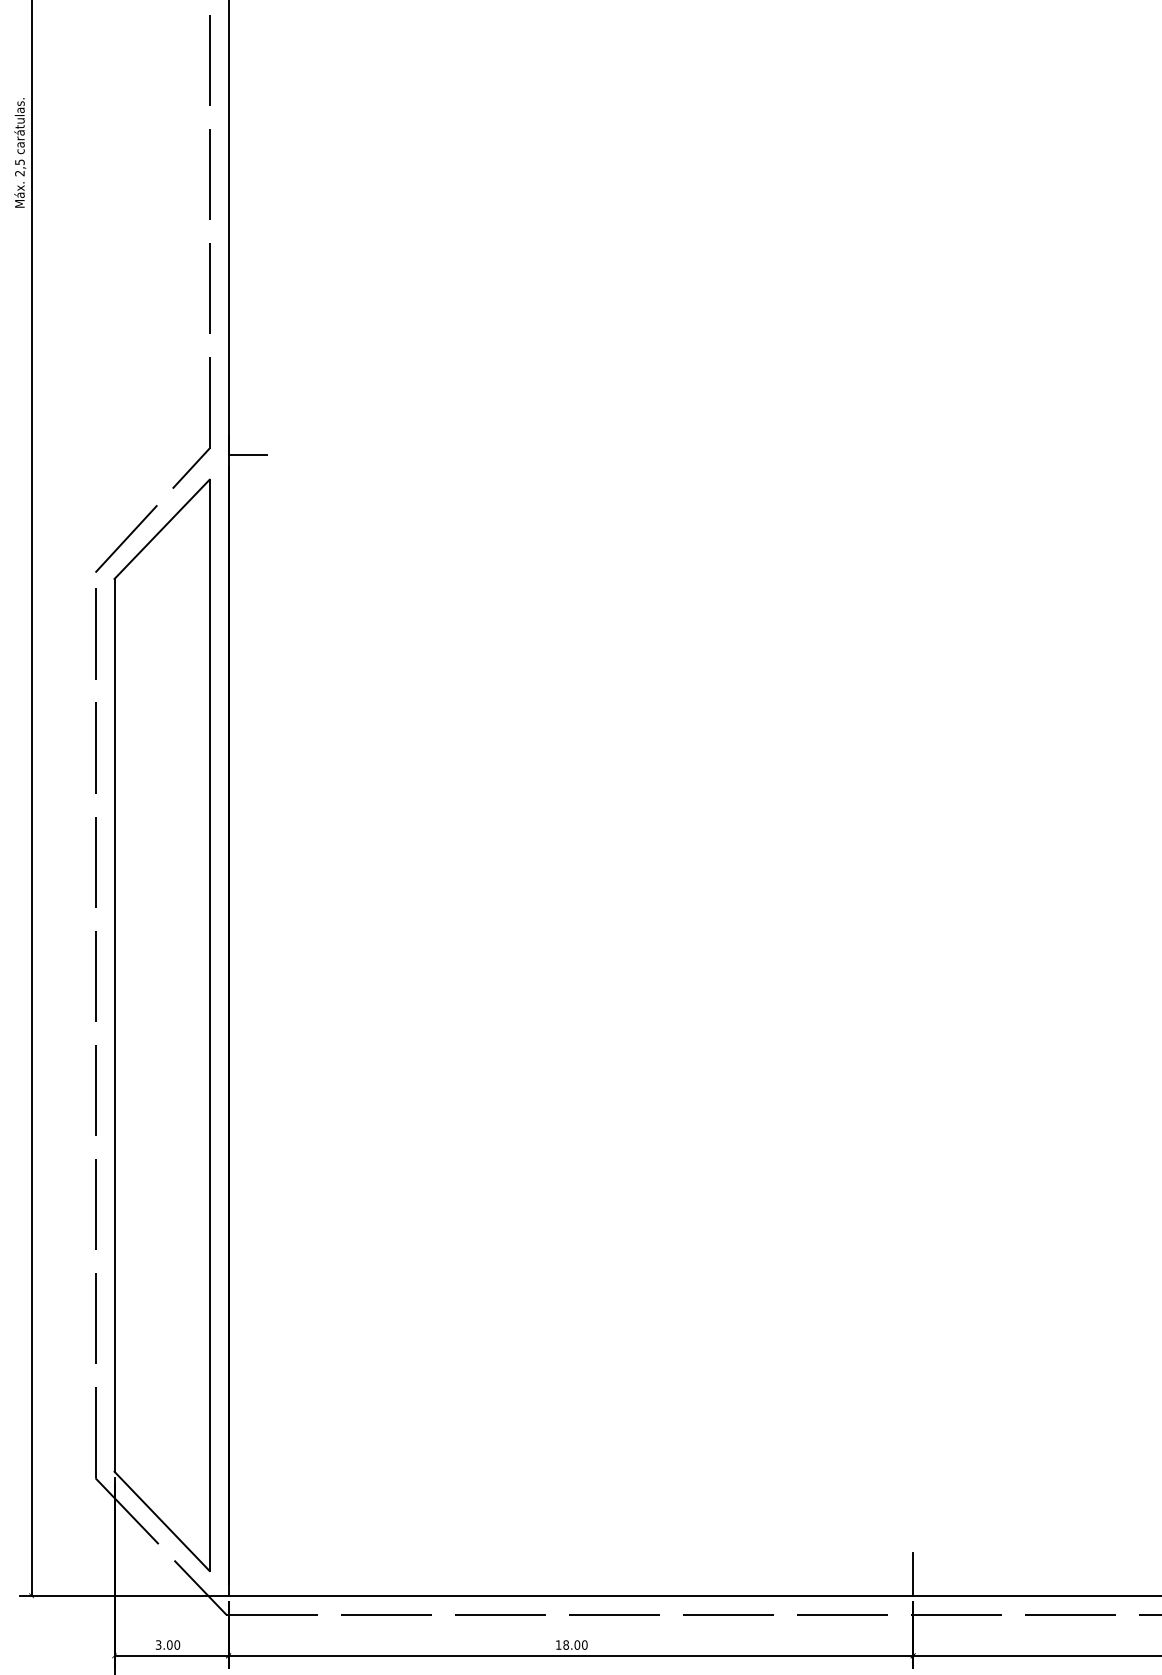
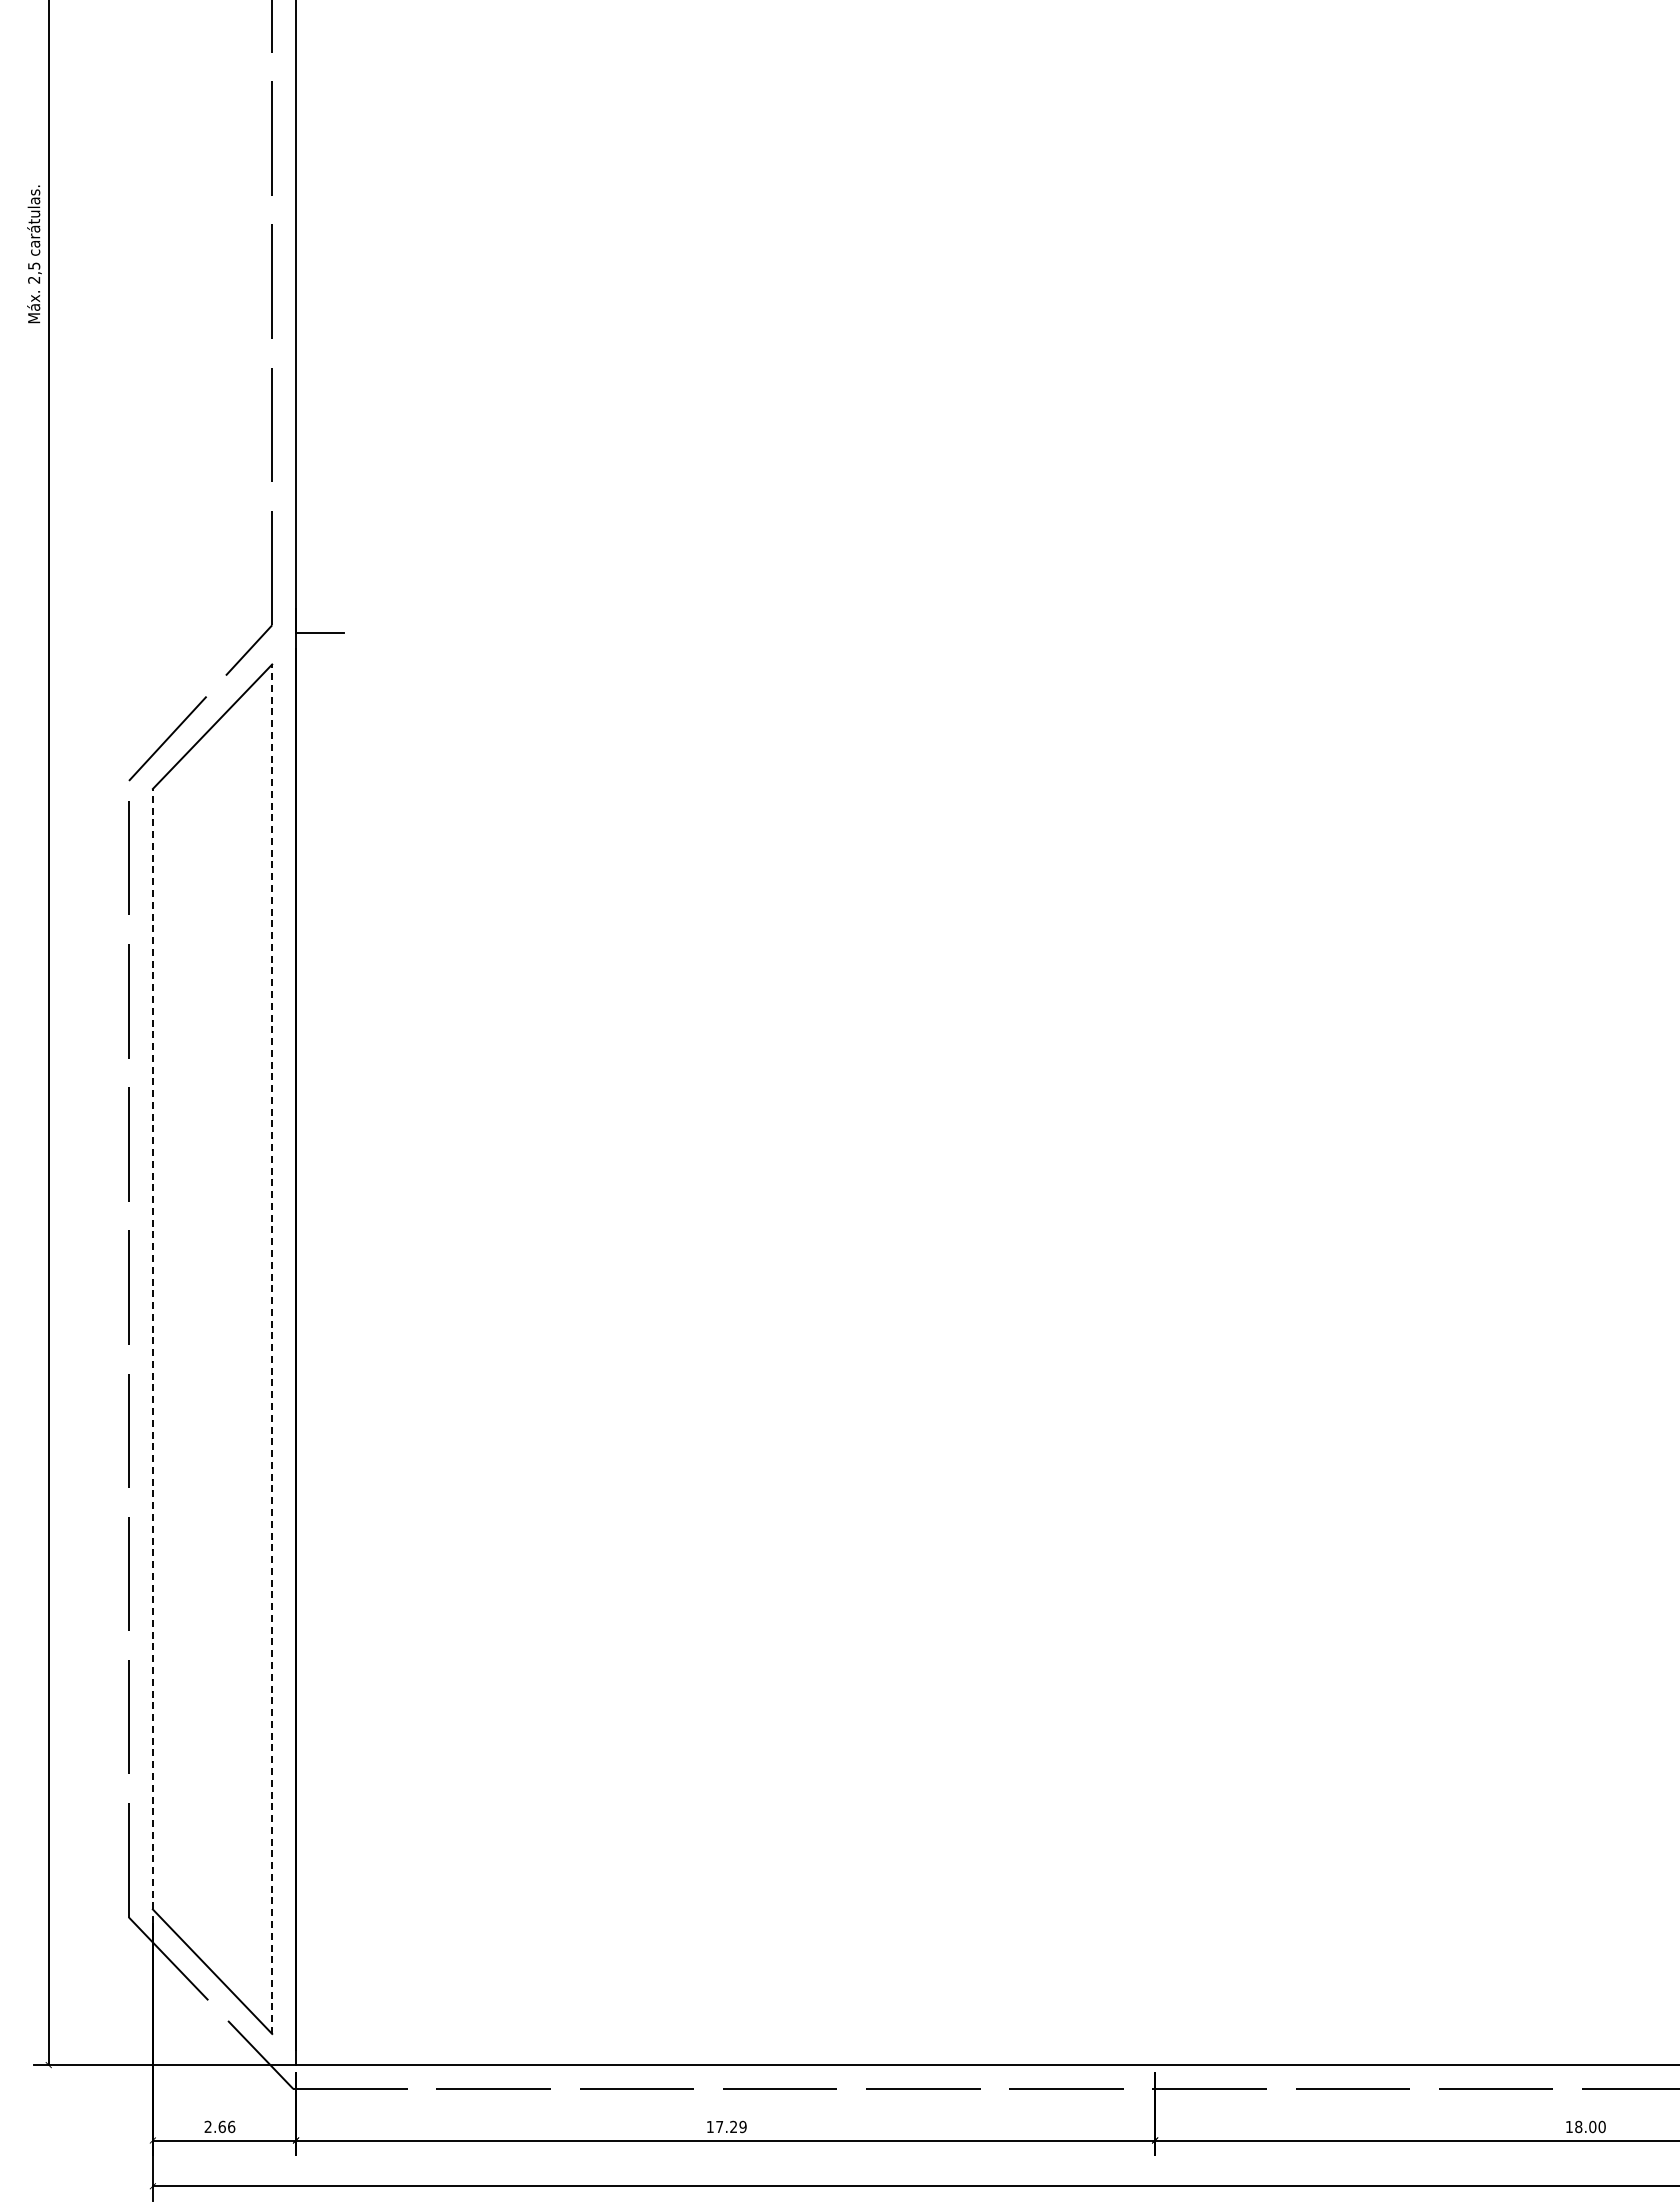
line: (114, 1024) -> (152, 1348), solid -> dashed
line: (209, 1025) -> (272, 1349), solid -> dashed
line: (913, 1573) -> (1155, 2037), removed
text: (167, 1644) -> (219, 2126), 3.00 -> 2.66
text: (575, 1644) -> (731, 2126), 18.00 -> 17.29

